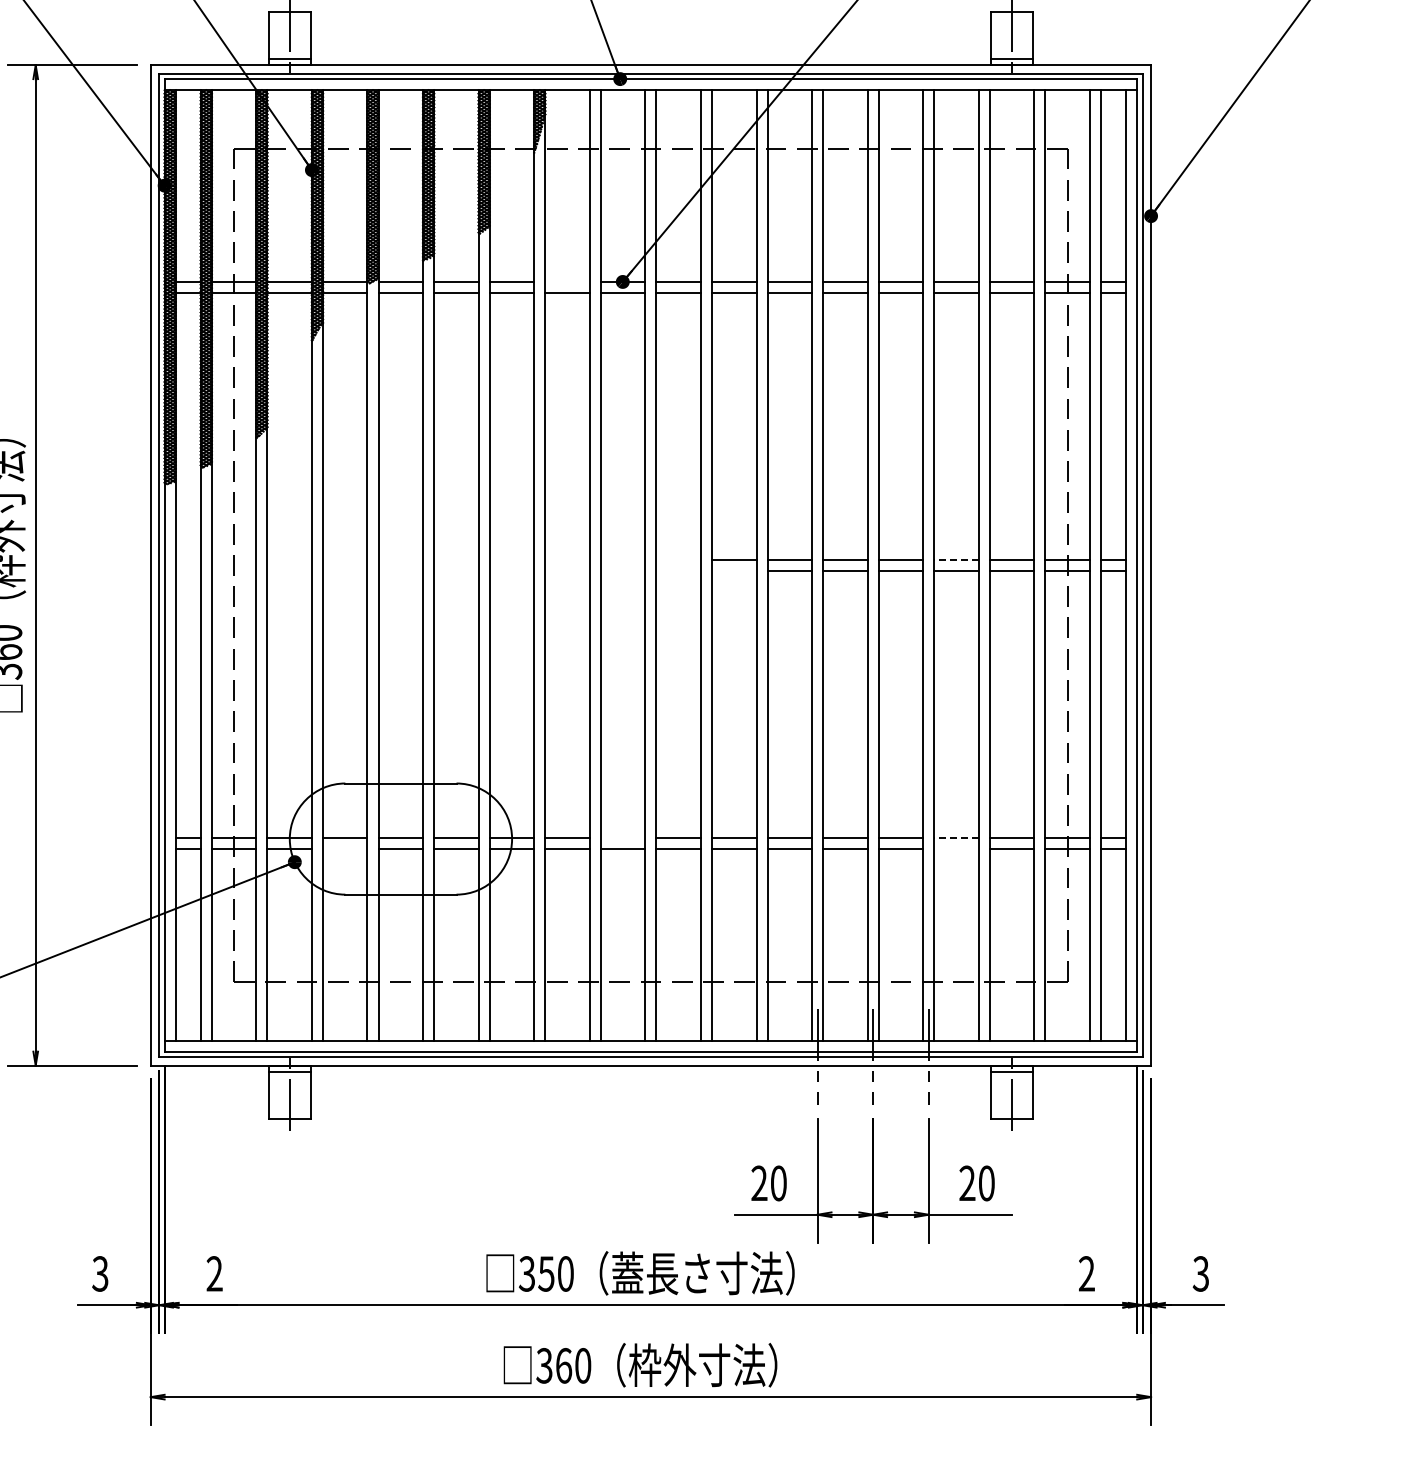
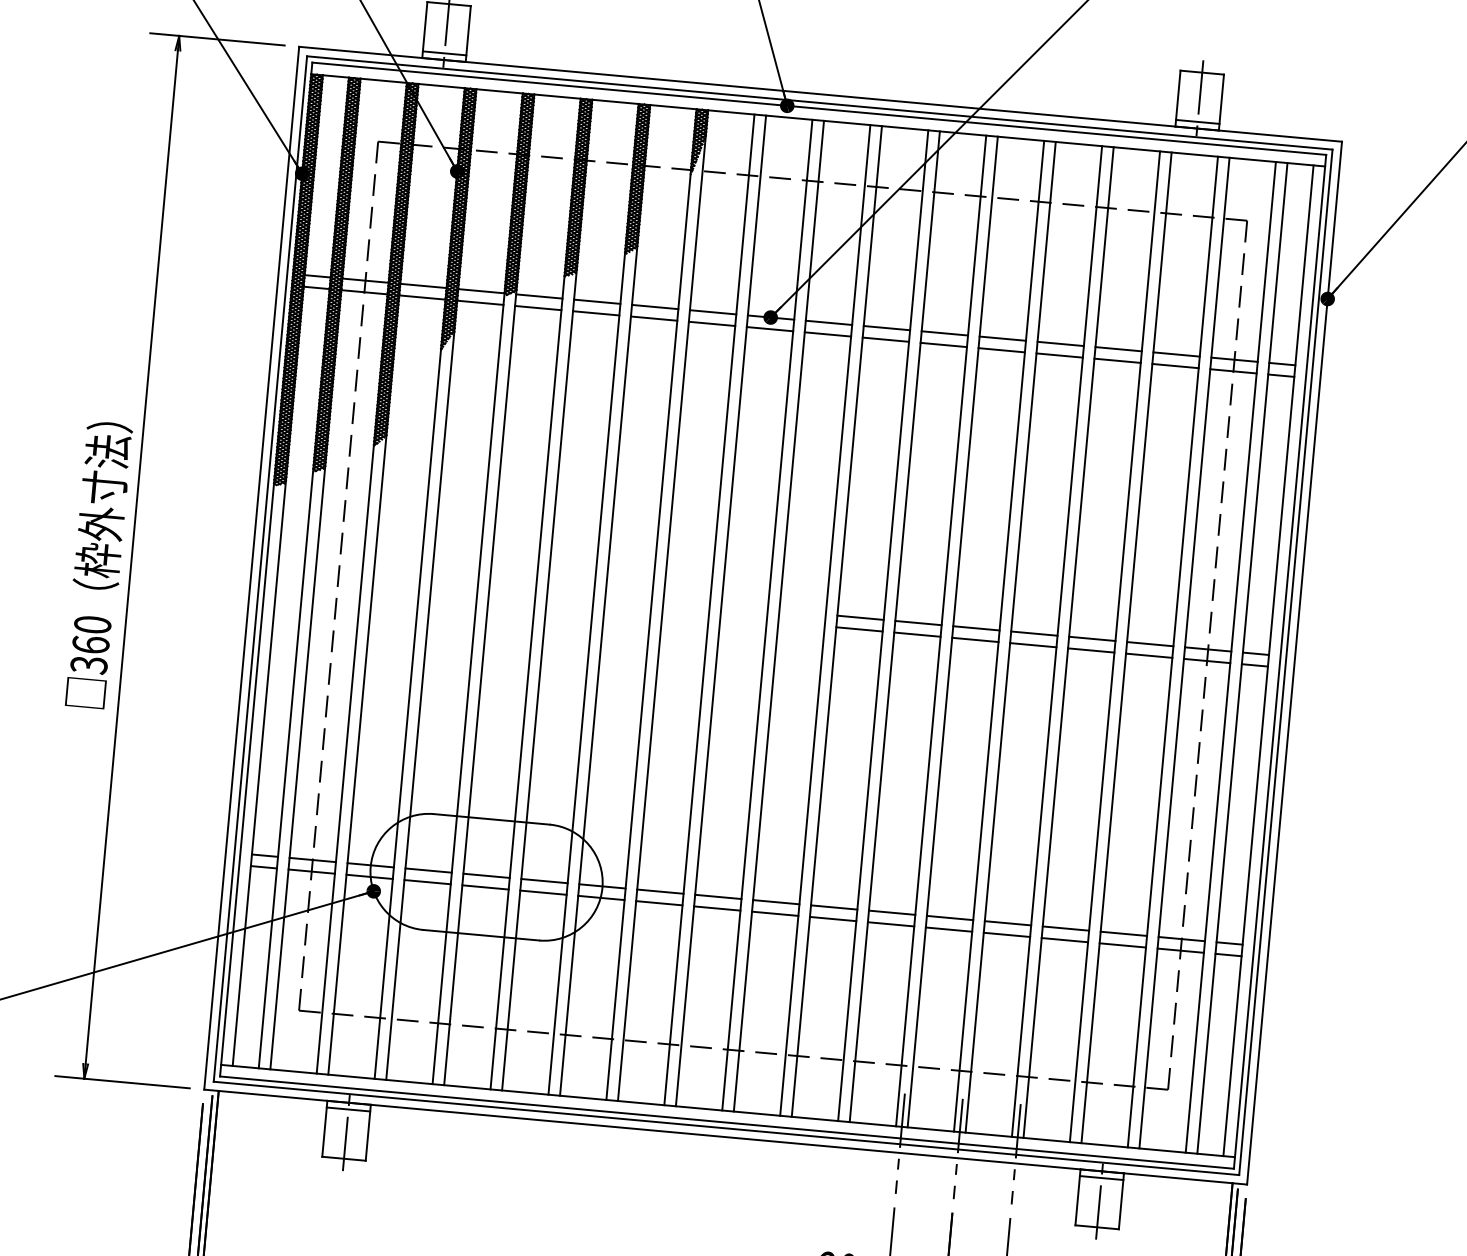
line: (567, 281) -> (713, 311), added
line: (956, 559) -> (1092, 638), dashed -> solid
line: (734, 570) -> (859, 628), added
line: (622, 837) -> (717, 896), added
line: (956, 837) -> (1065, 928), dashed -> solid
line: (345, 848) -> (427, 881), added
line: (956, 848) -> (1064, 939), added

